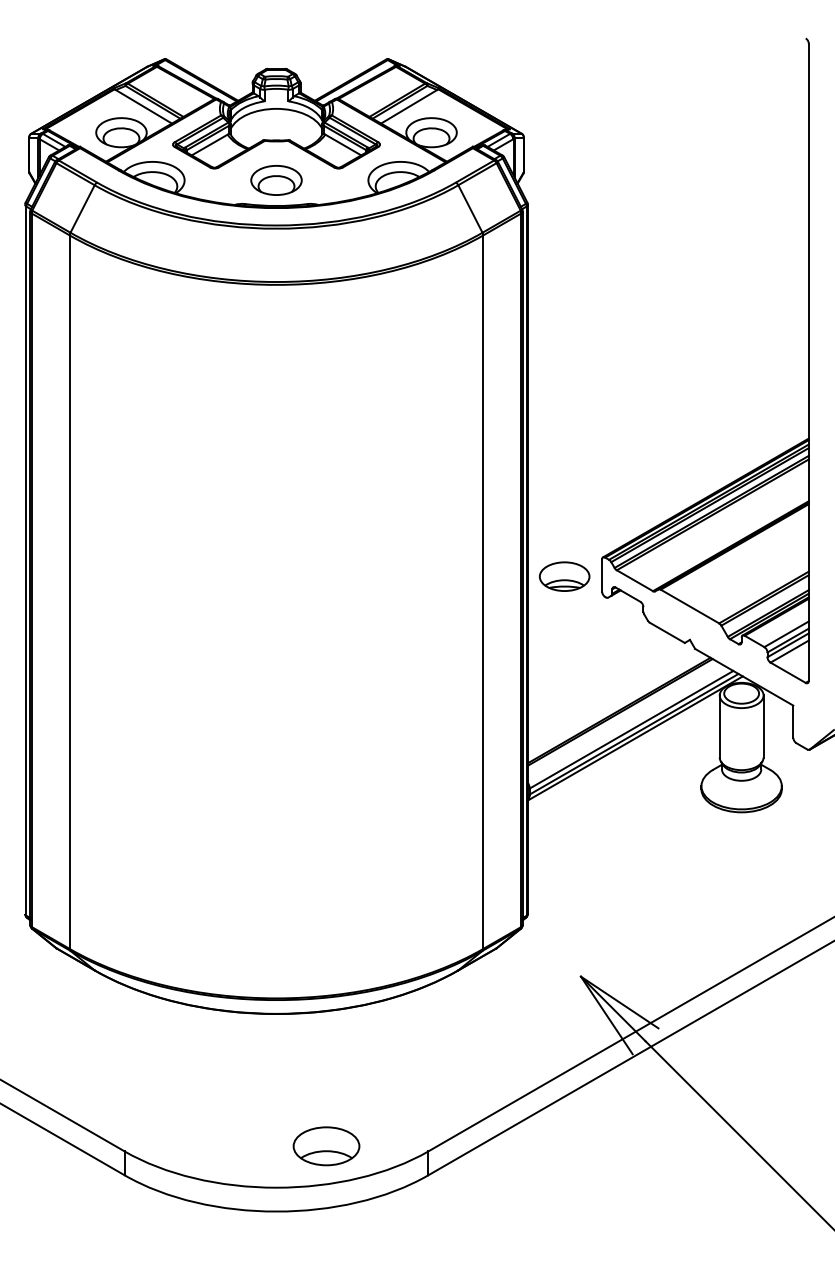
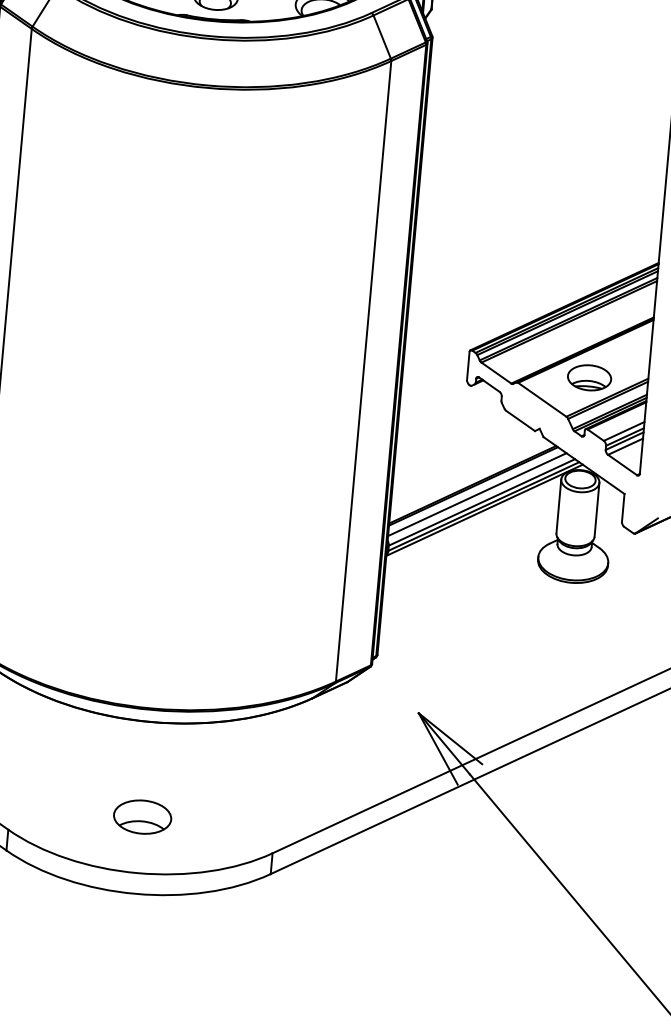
part: (564, 576) -> (589, 377), moved
line: (625, 721) -> (477, 494), added
part: (326, 1146) -> (142, 817), moved

